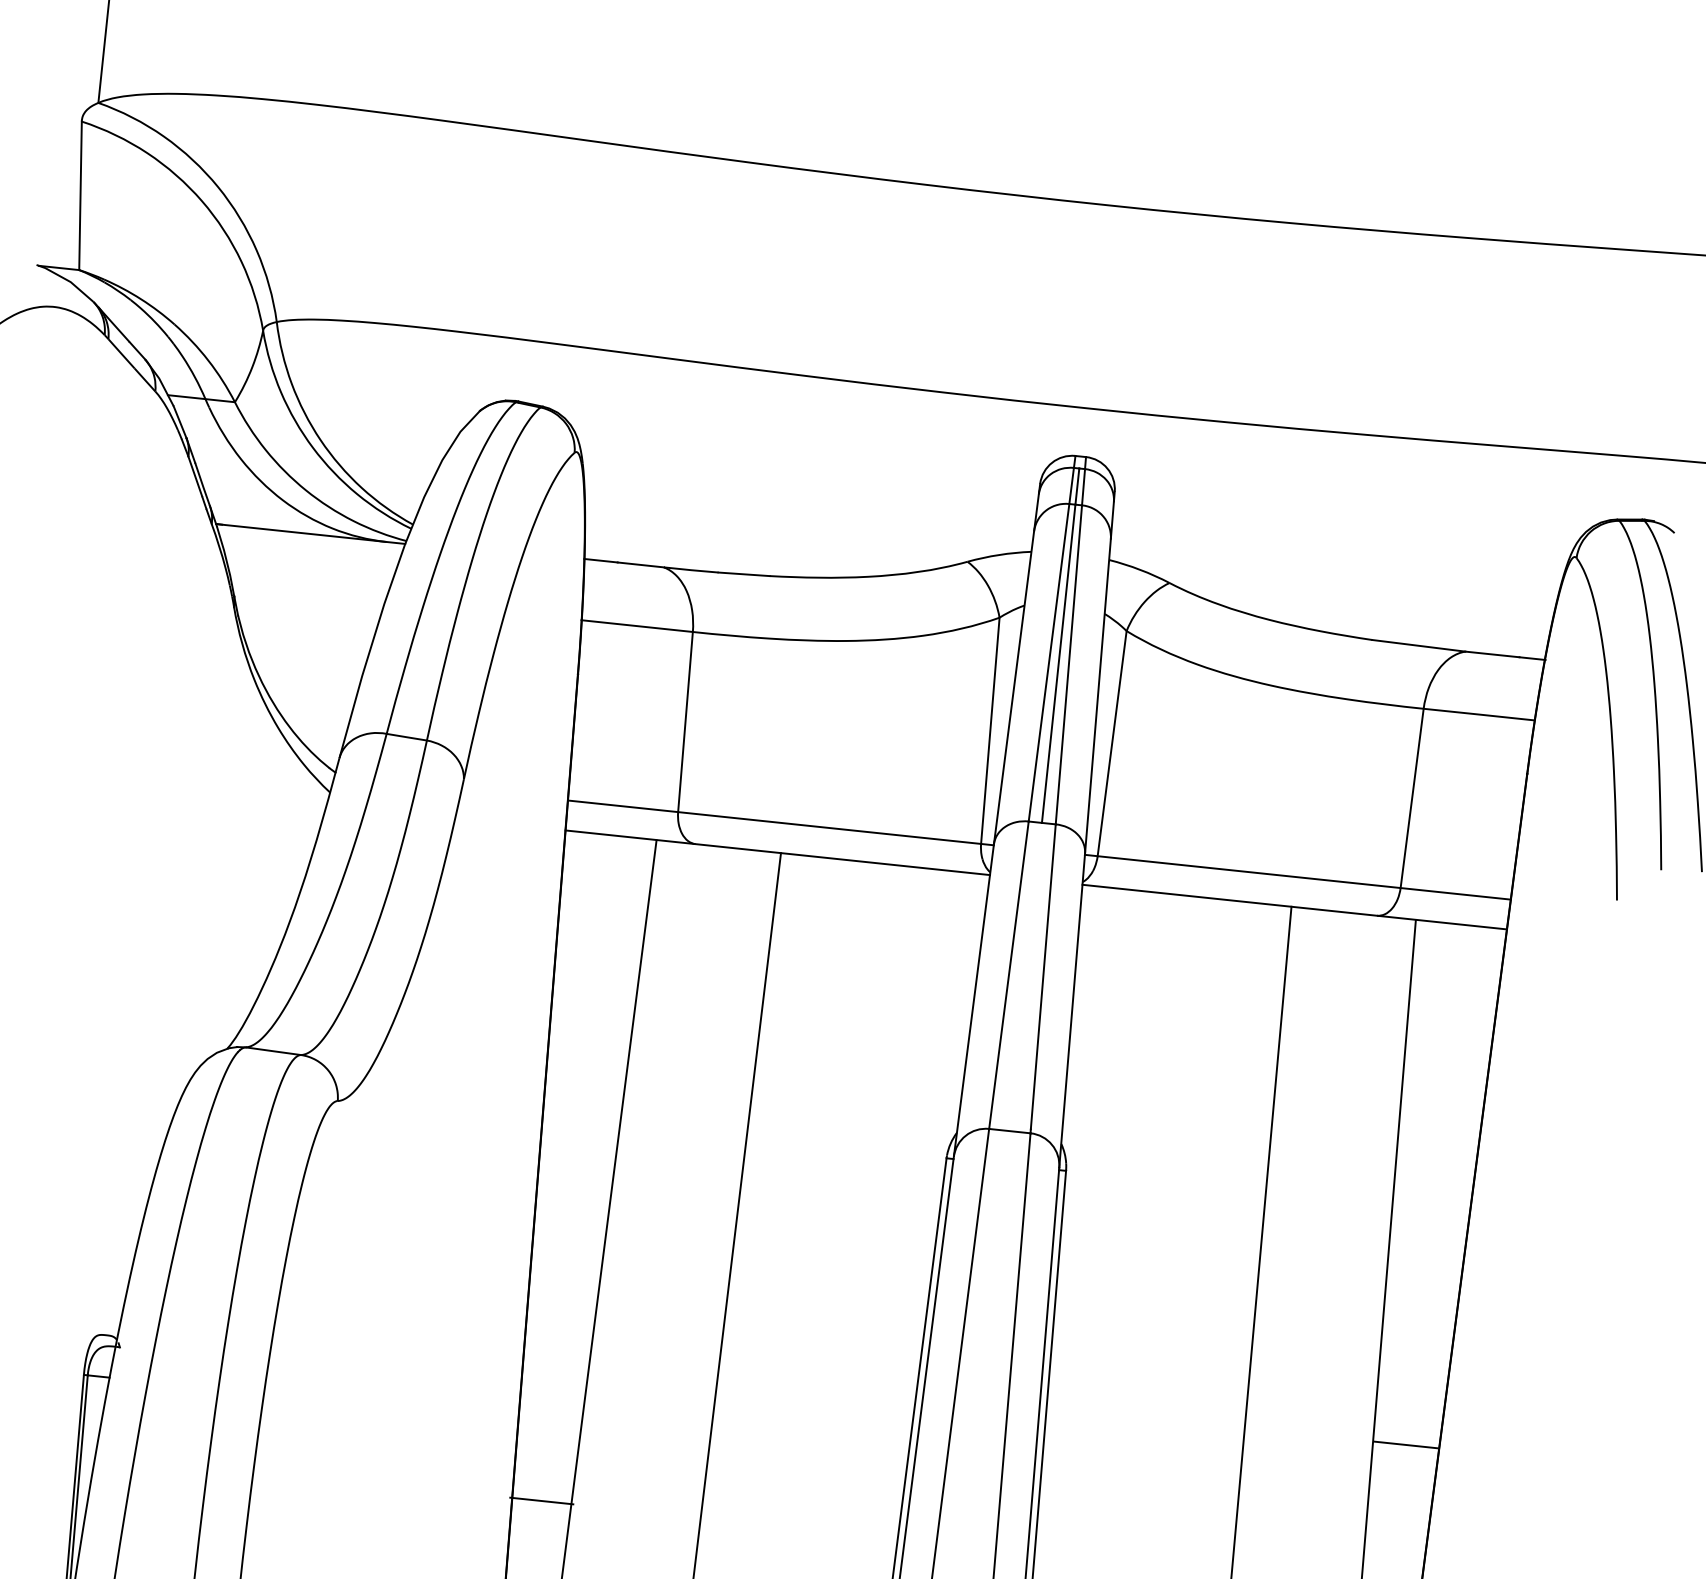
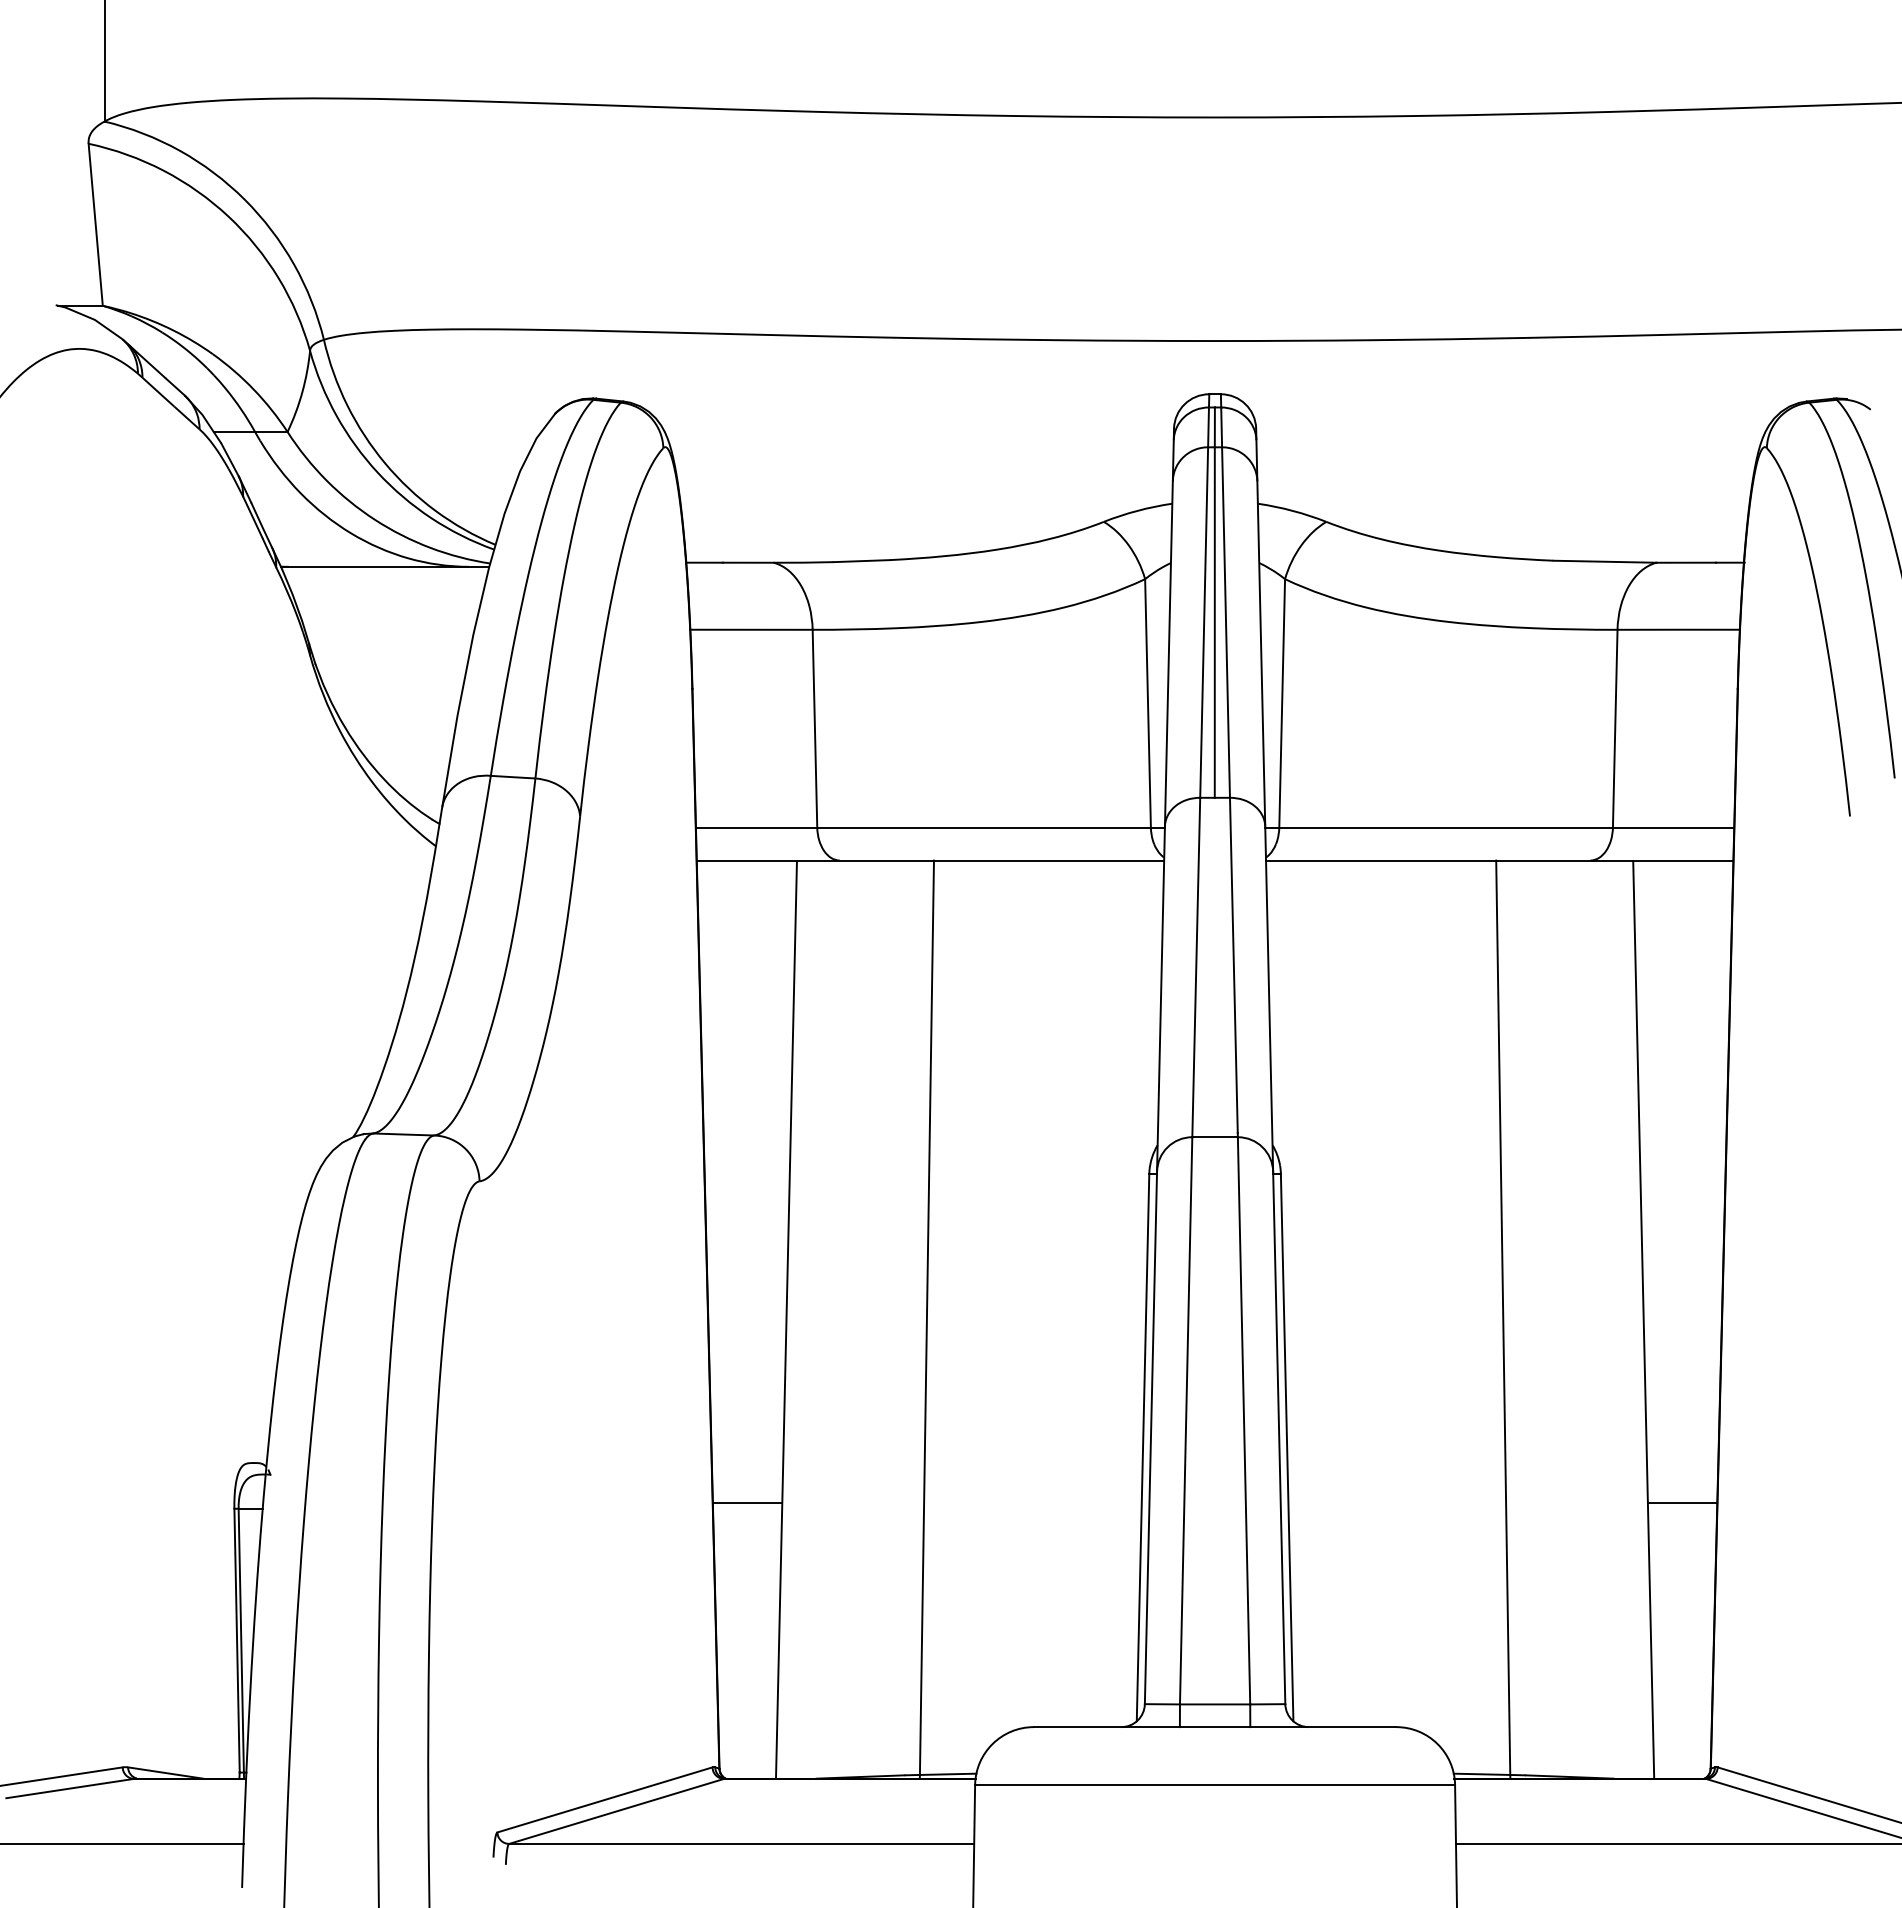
line: (1405, 1444) -> (1682, 1502), moved
line: (541, 1500) -> (747, 1502), moved

